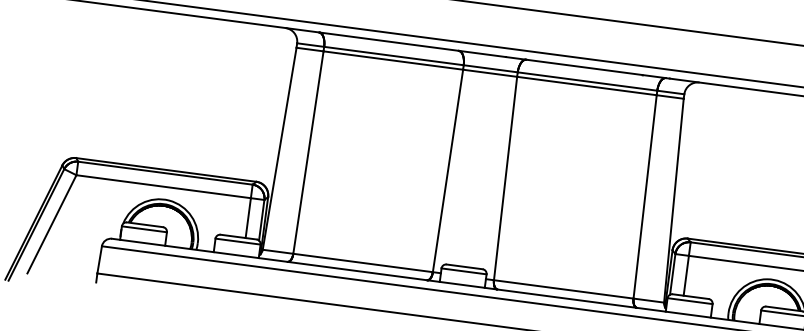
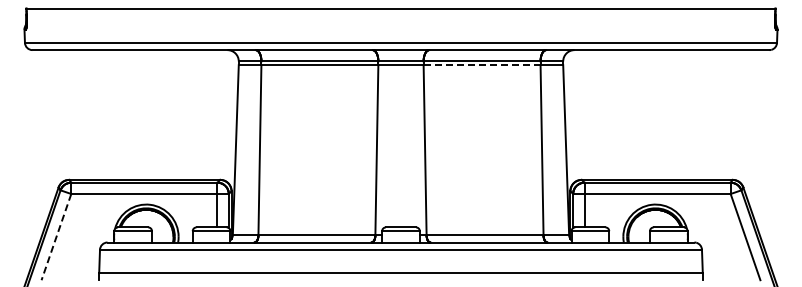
line: (587, 86) -> (482, 65), solid -> dashed
line: (51, 224) -> (56, 237), solid -> dashed

